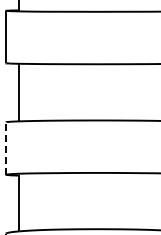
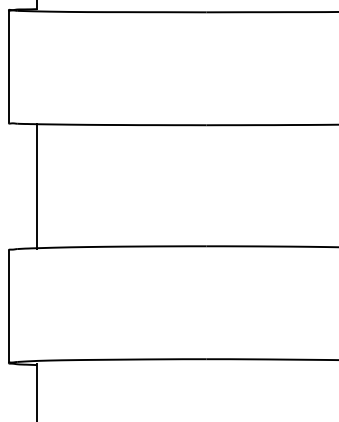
line: (6, 148) -> (9, 306), dashed -> solid

